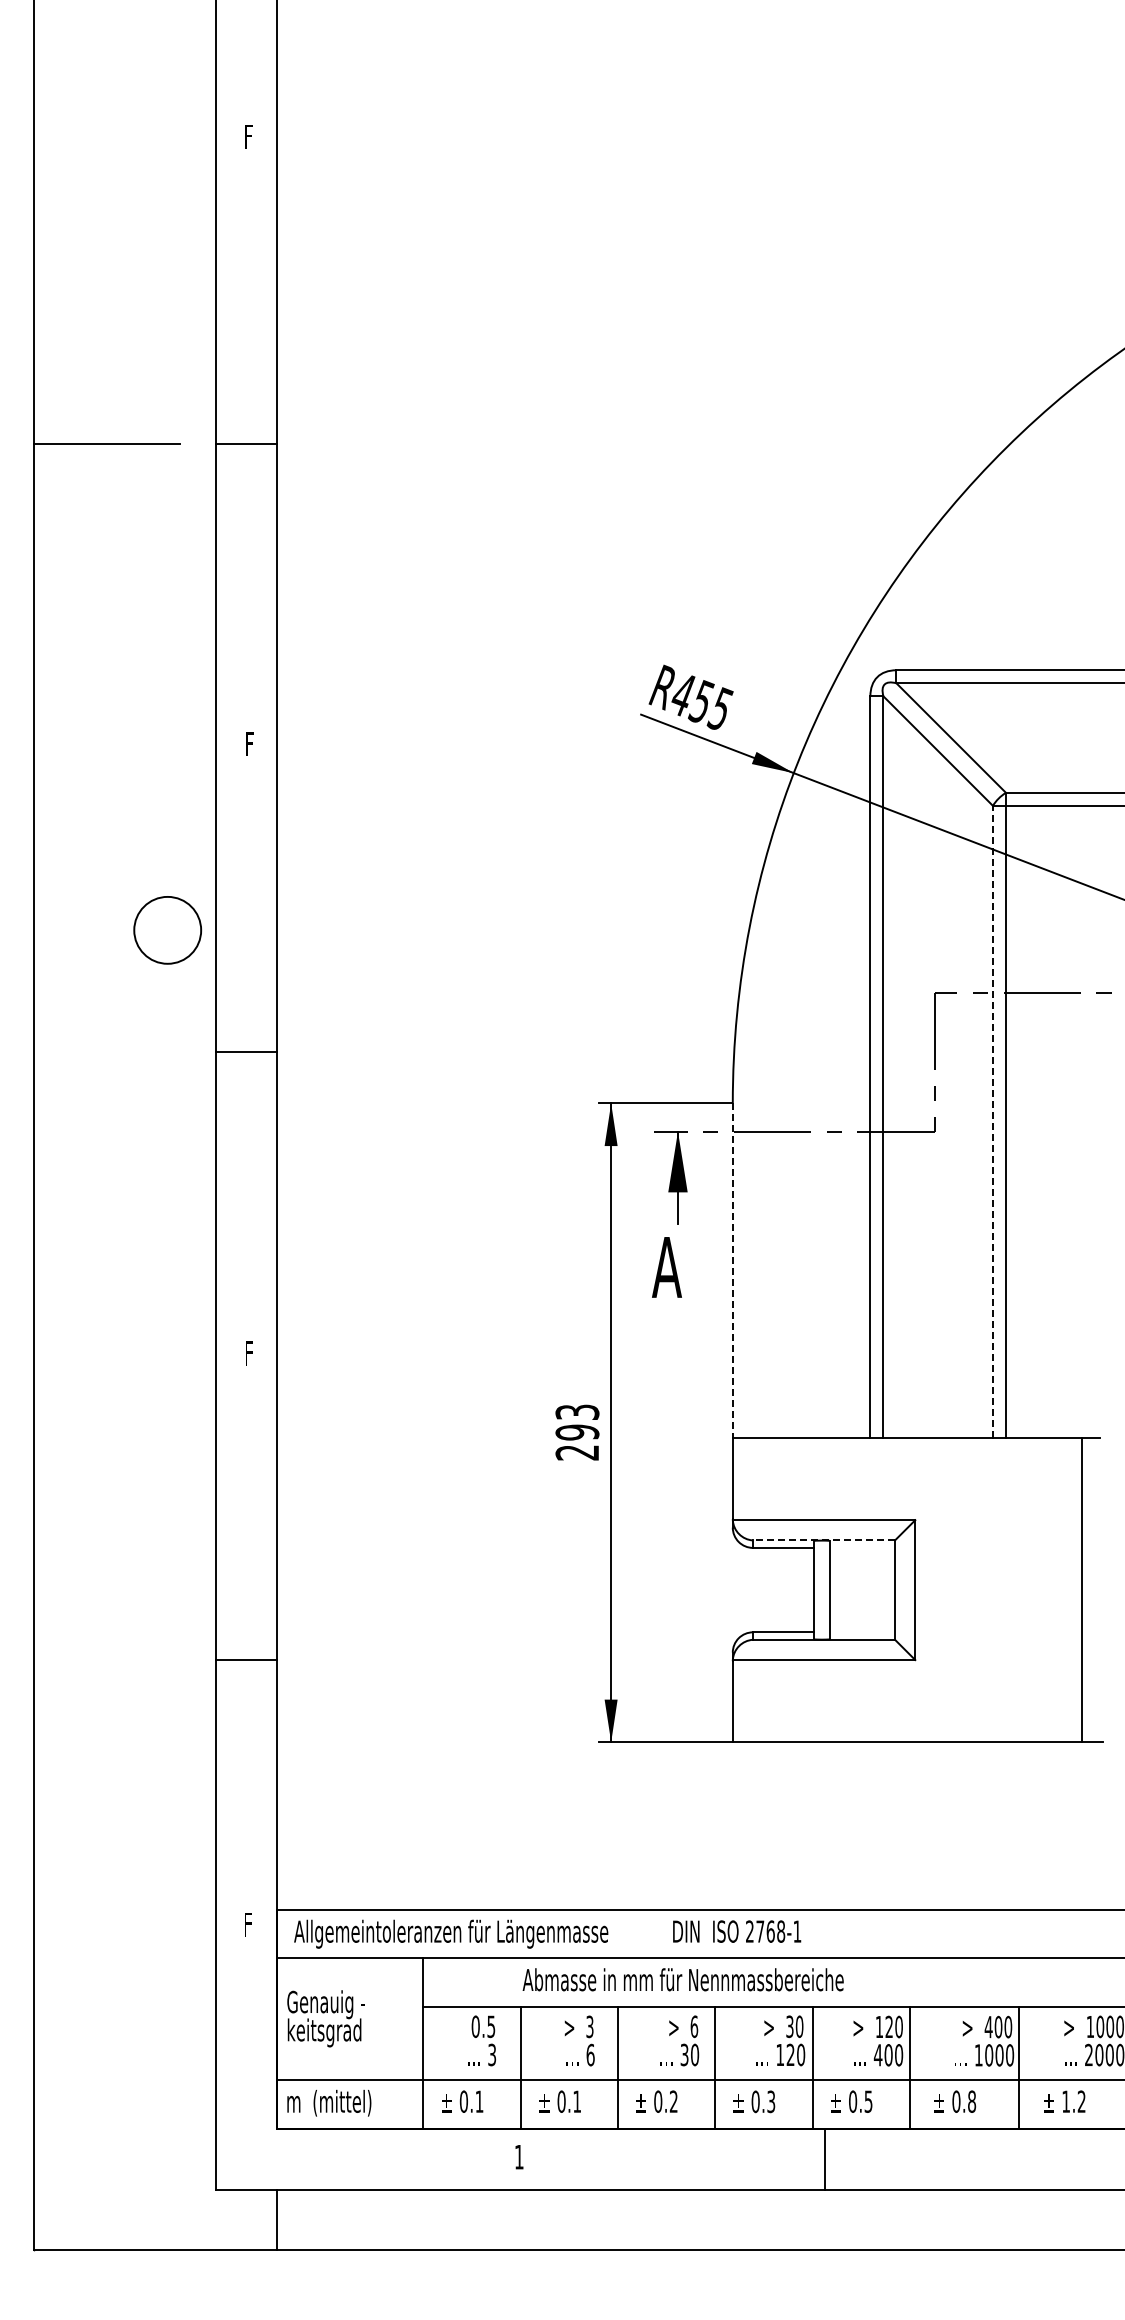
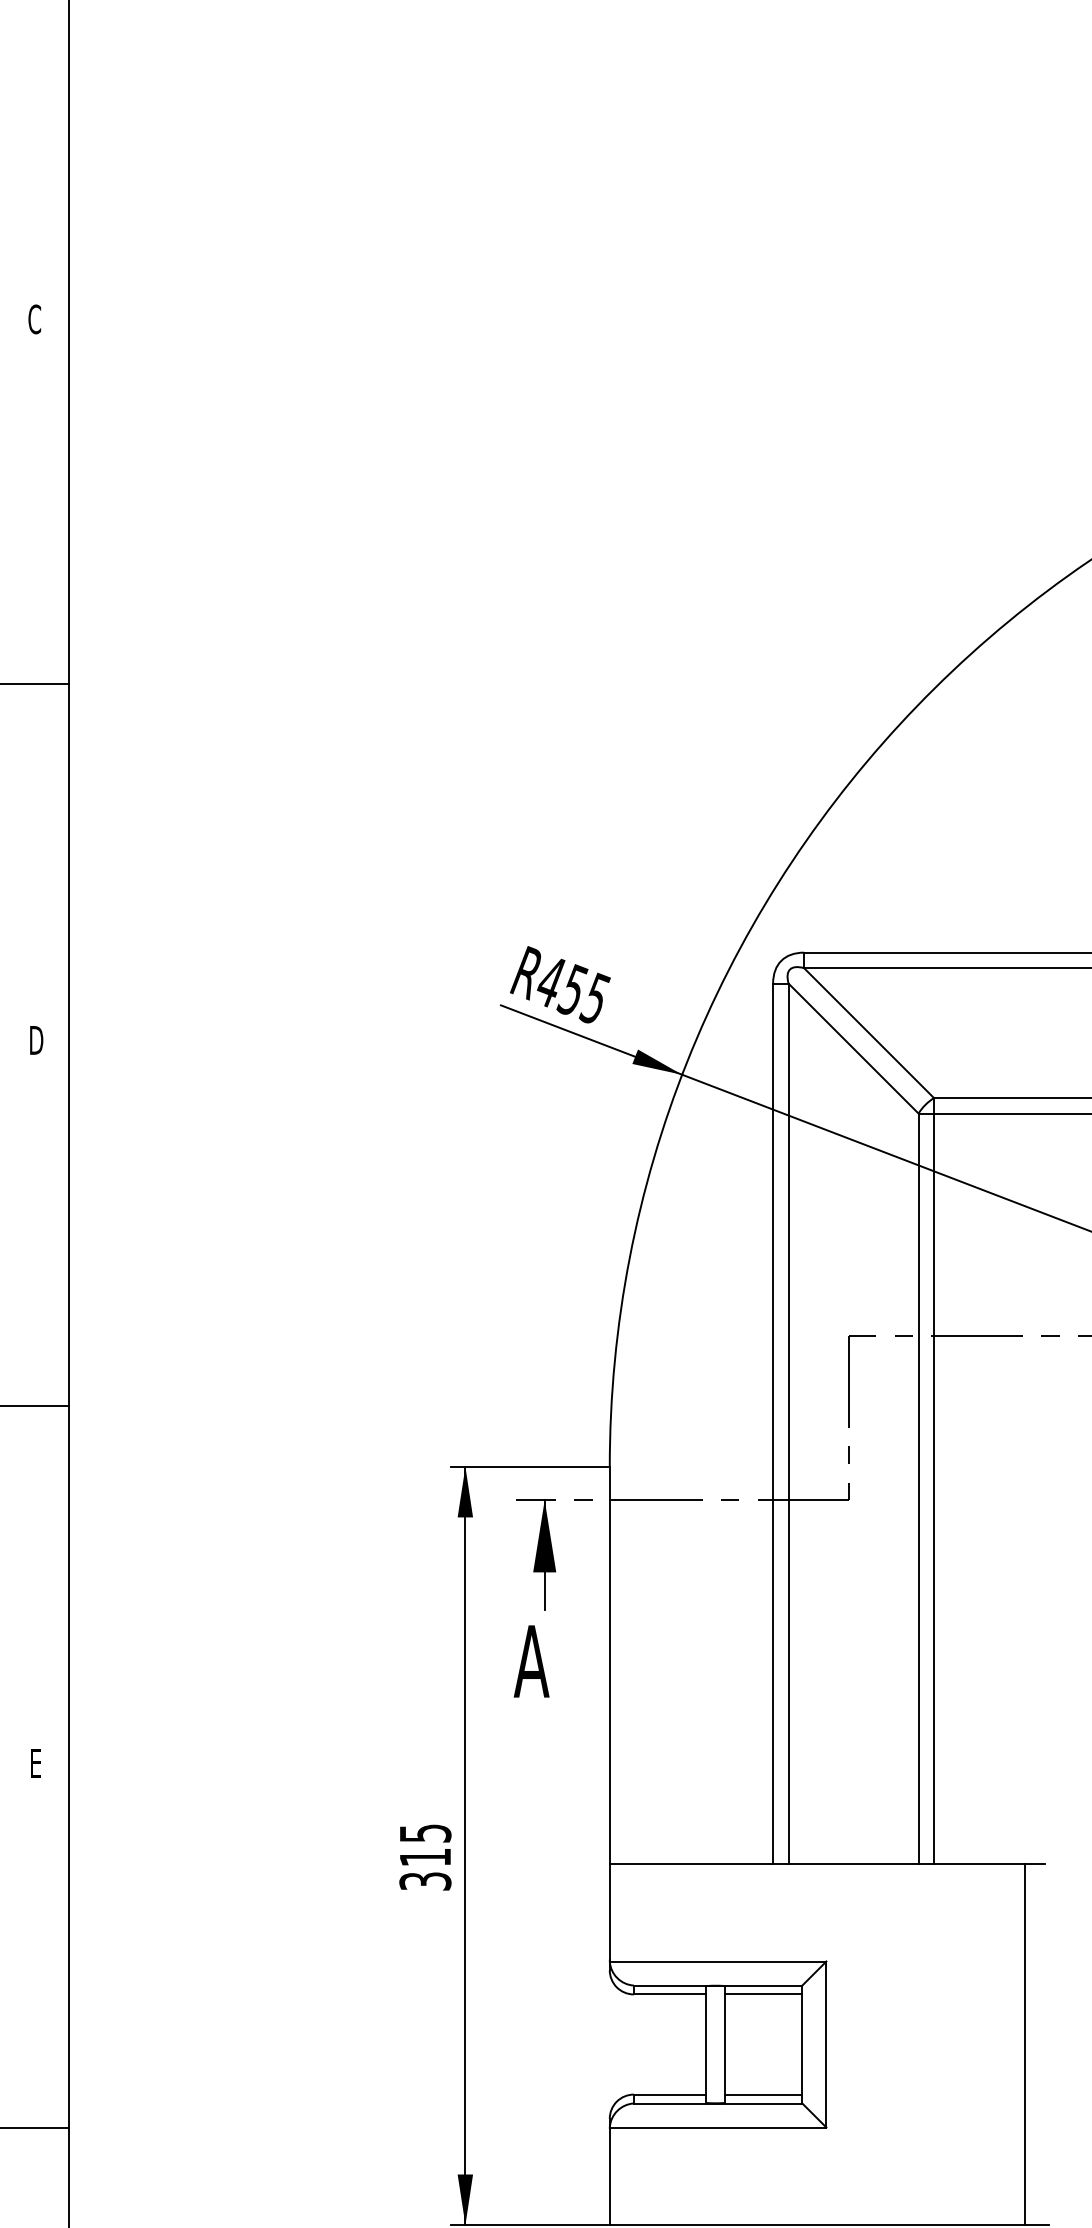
text: (248, 136) -> (34, 319), F -> C
text: (249, 744) -> (36, 1040), F -> D
line: (992, 1121) -> (918, 1488), dashed -> solid
line: (732, 1271) -> (609, 1666), dashed -> solid
text: (249, 1353) -> (36, 1763), F -> E
text: (577, 1432) -> (425, 1857), 293 -> 315
line: (824, 1540) -> (718, 1985), dashed -> solid
line: (862, 1547) -> (763, 1993), added
line: (862, 1632) -> (763, 2094), added

